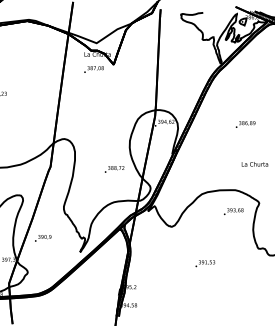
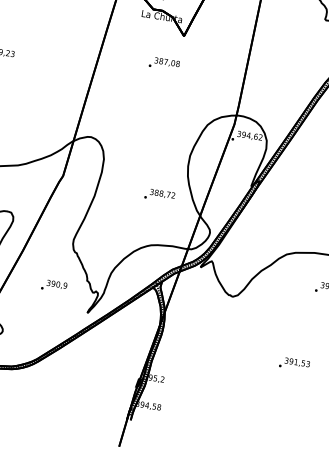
text: (93, 69) -> (163, 63), moved
text: (43, 238) -> (54, 286), moved
text: (205, 263) -> (294, 363), moved

